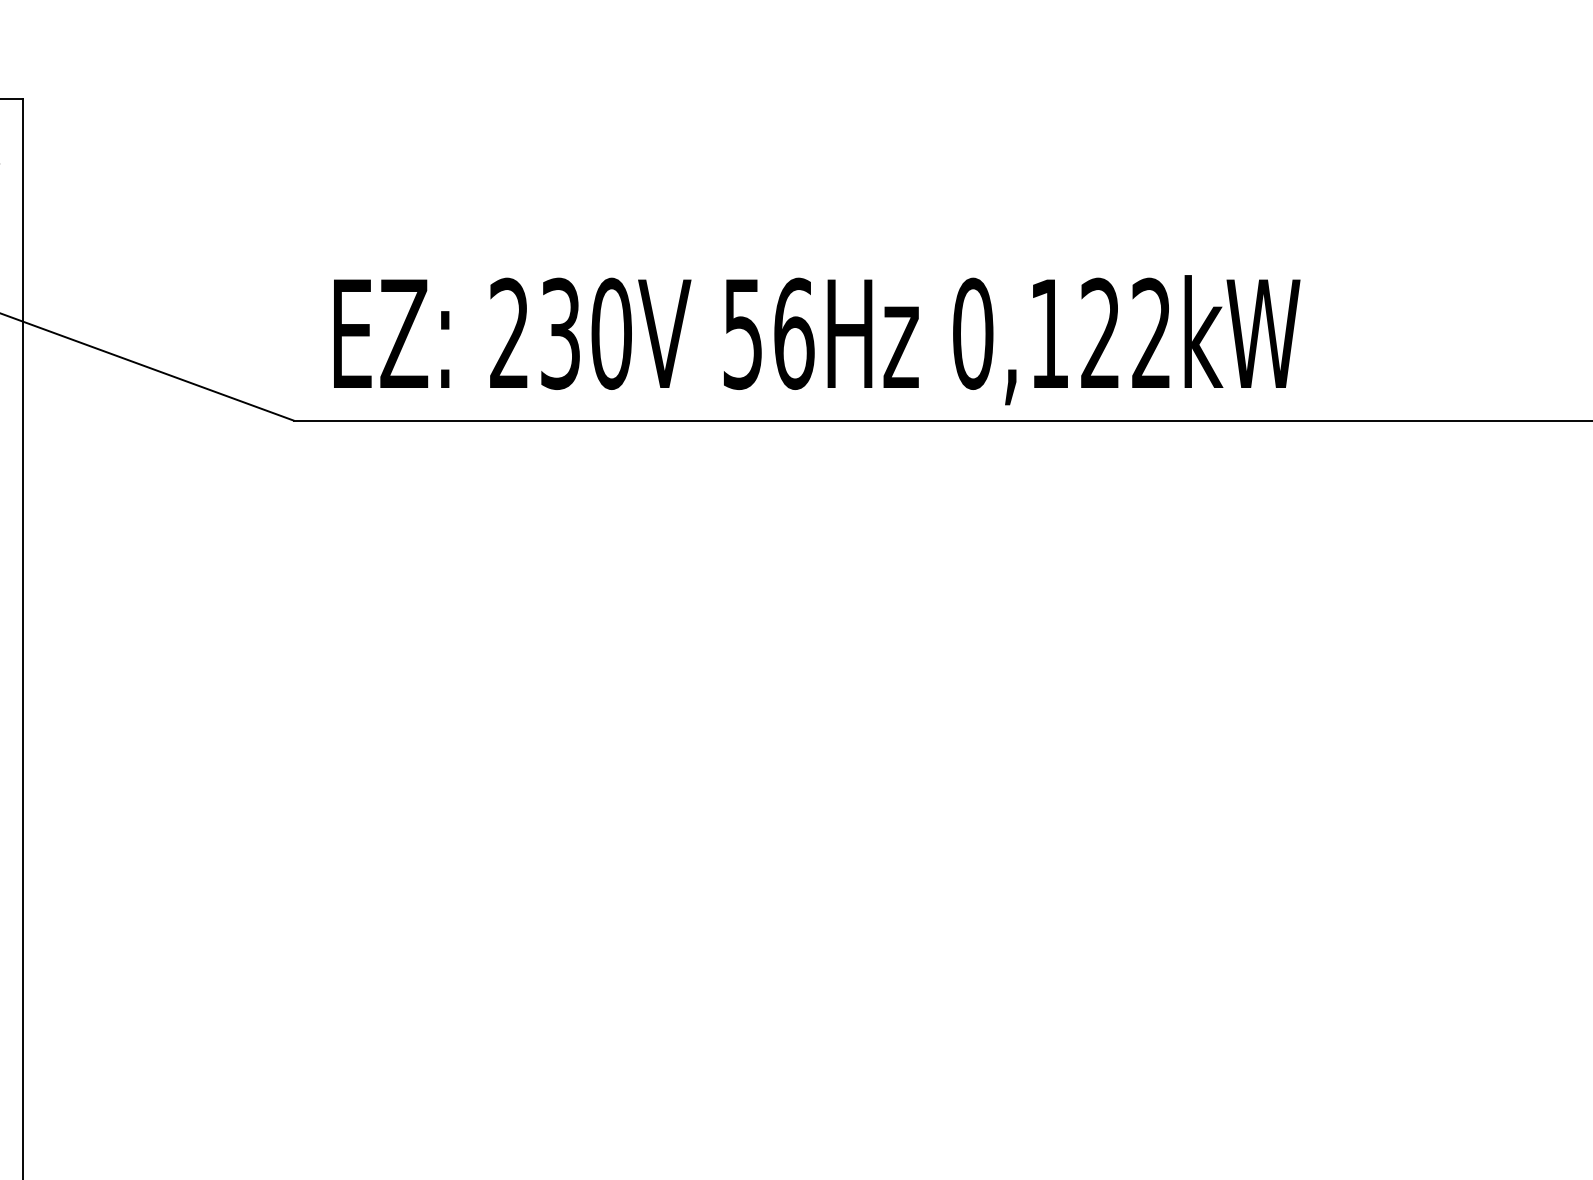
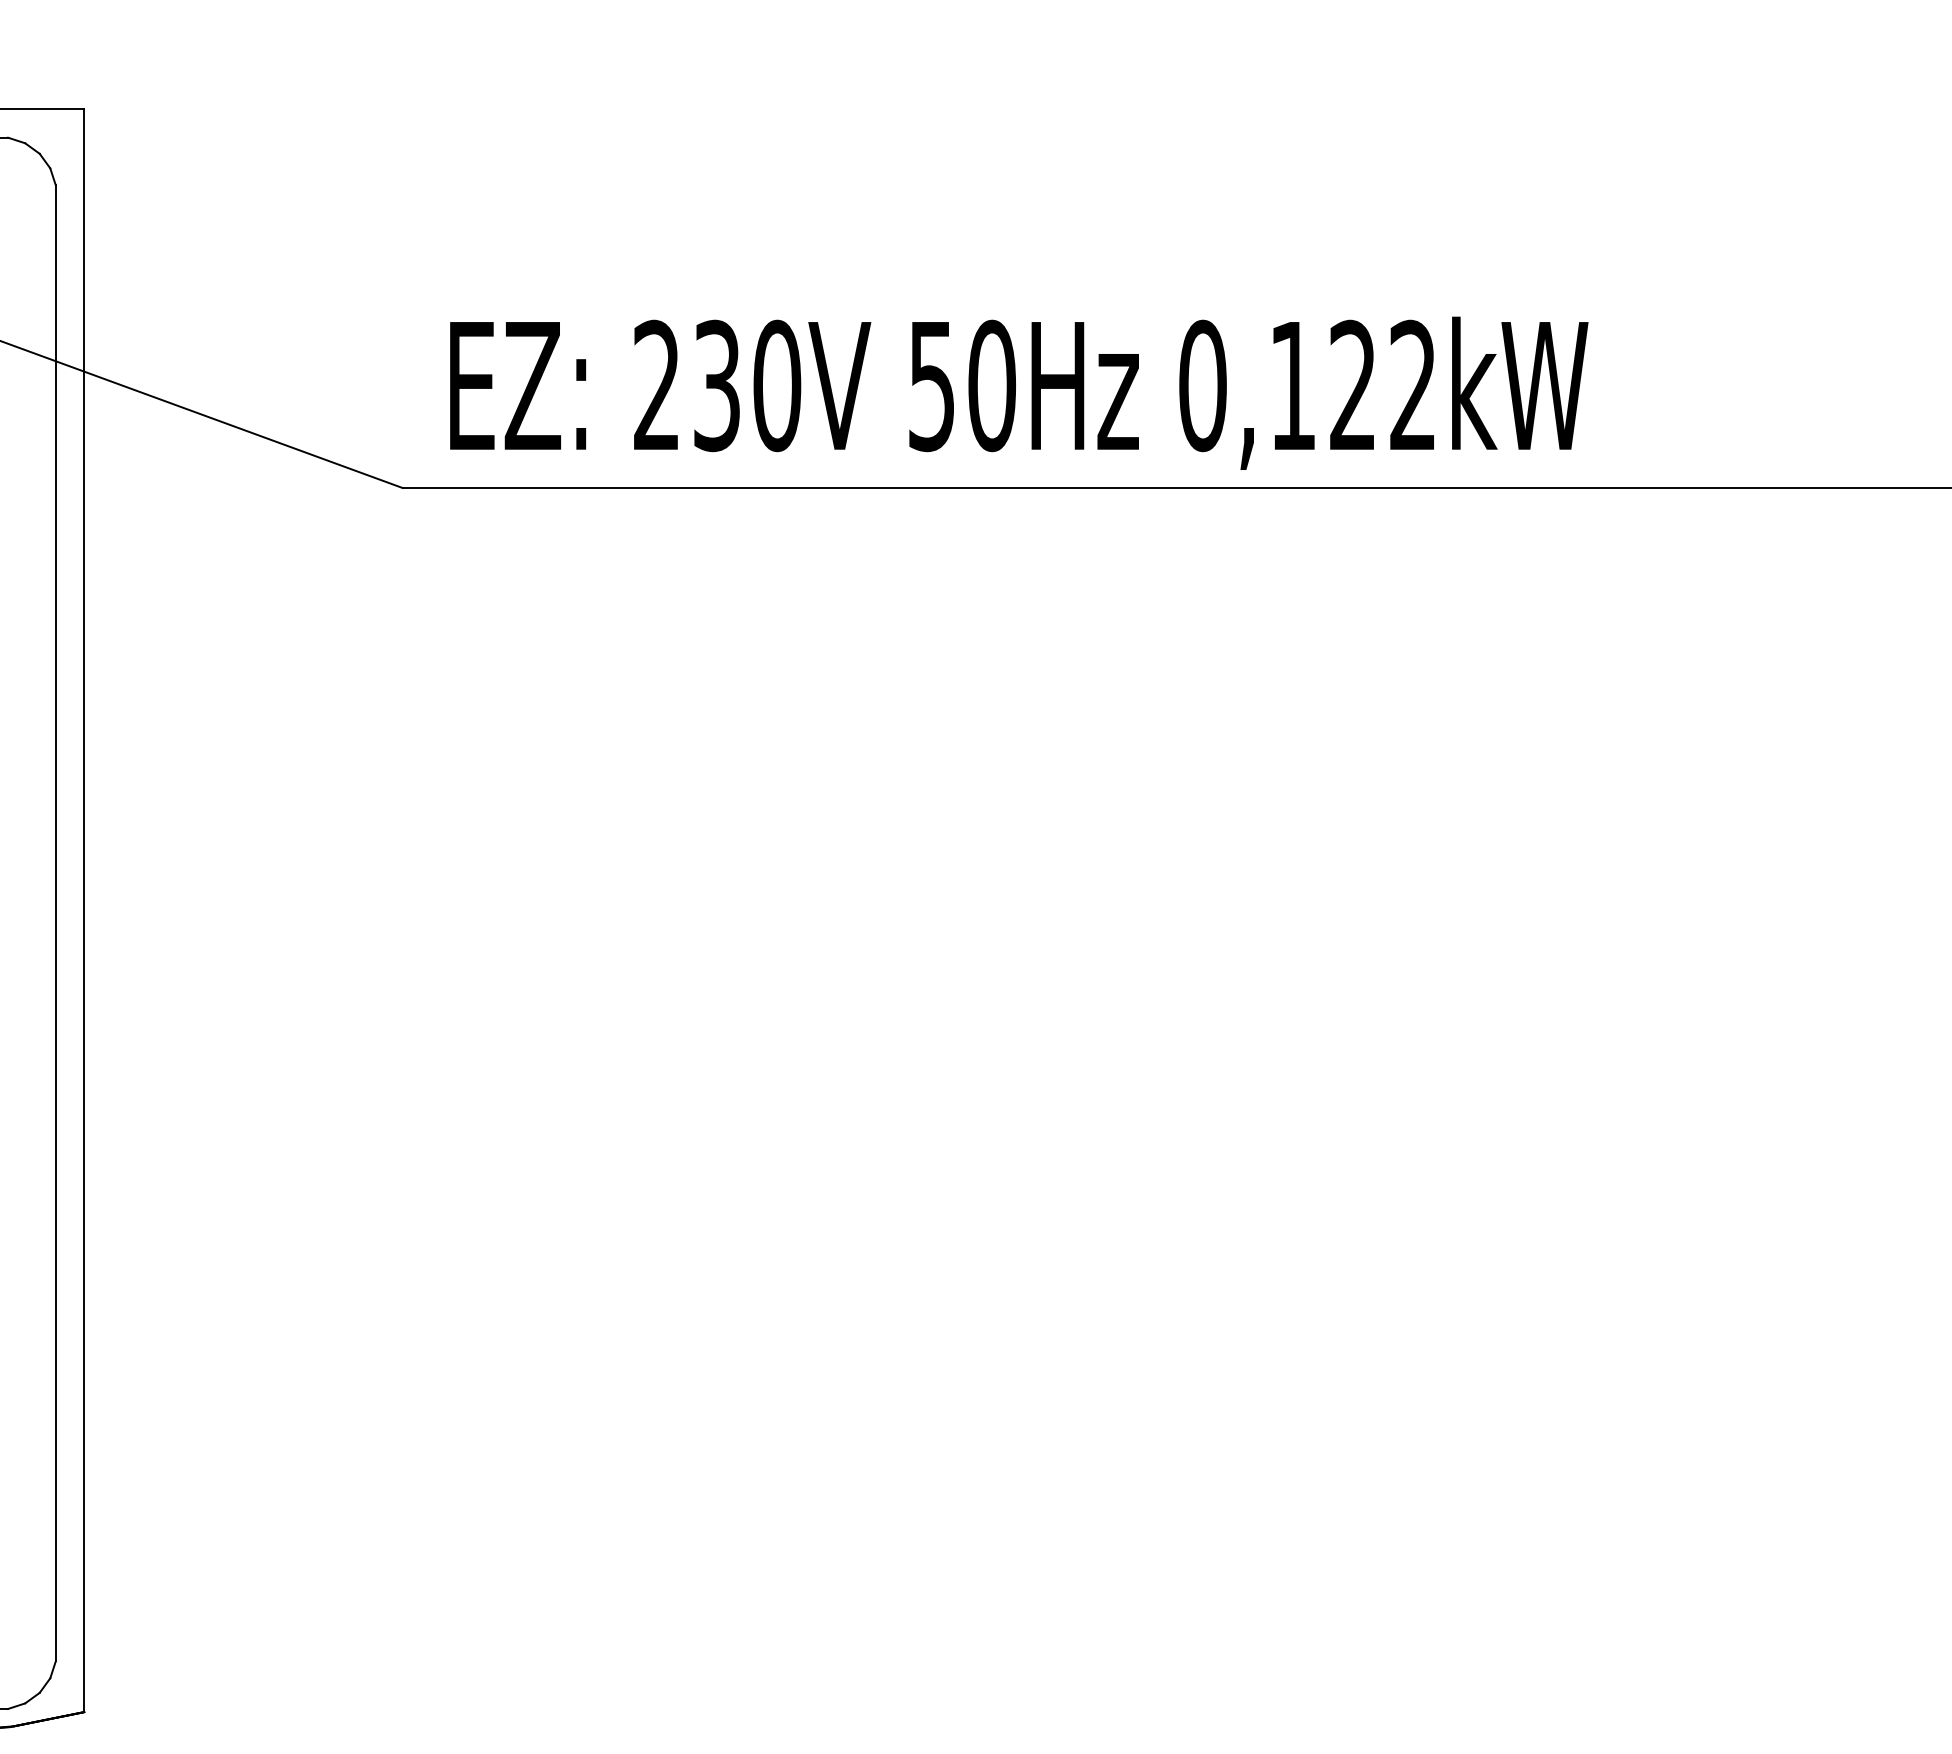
text: (794, 333) -> (992, 385), 56Hz -> 50Hz

